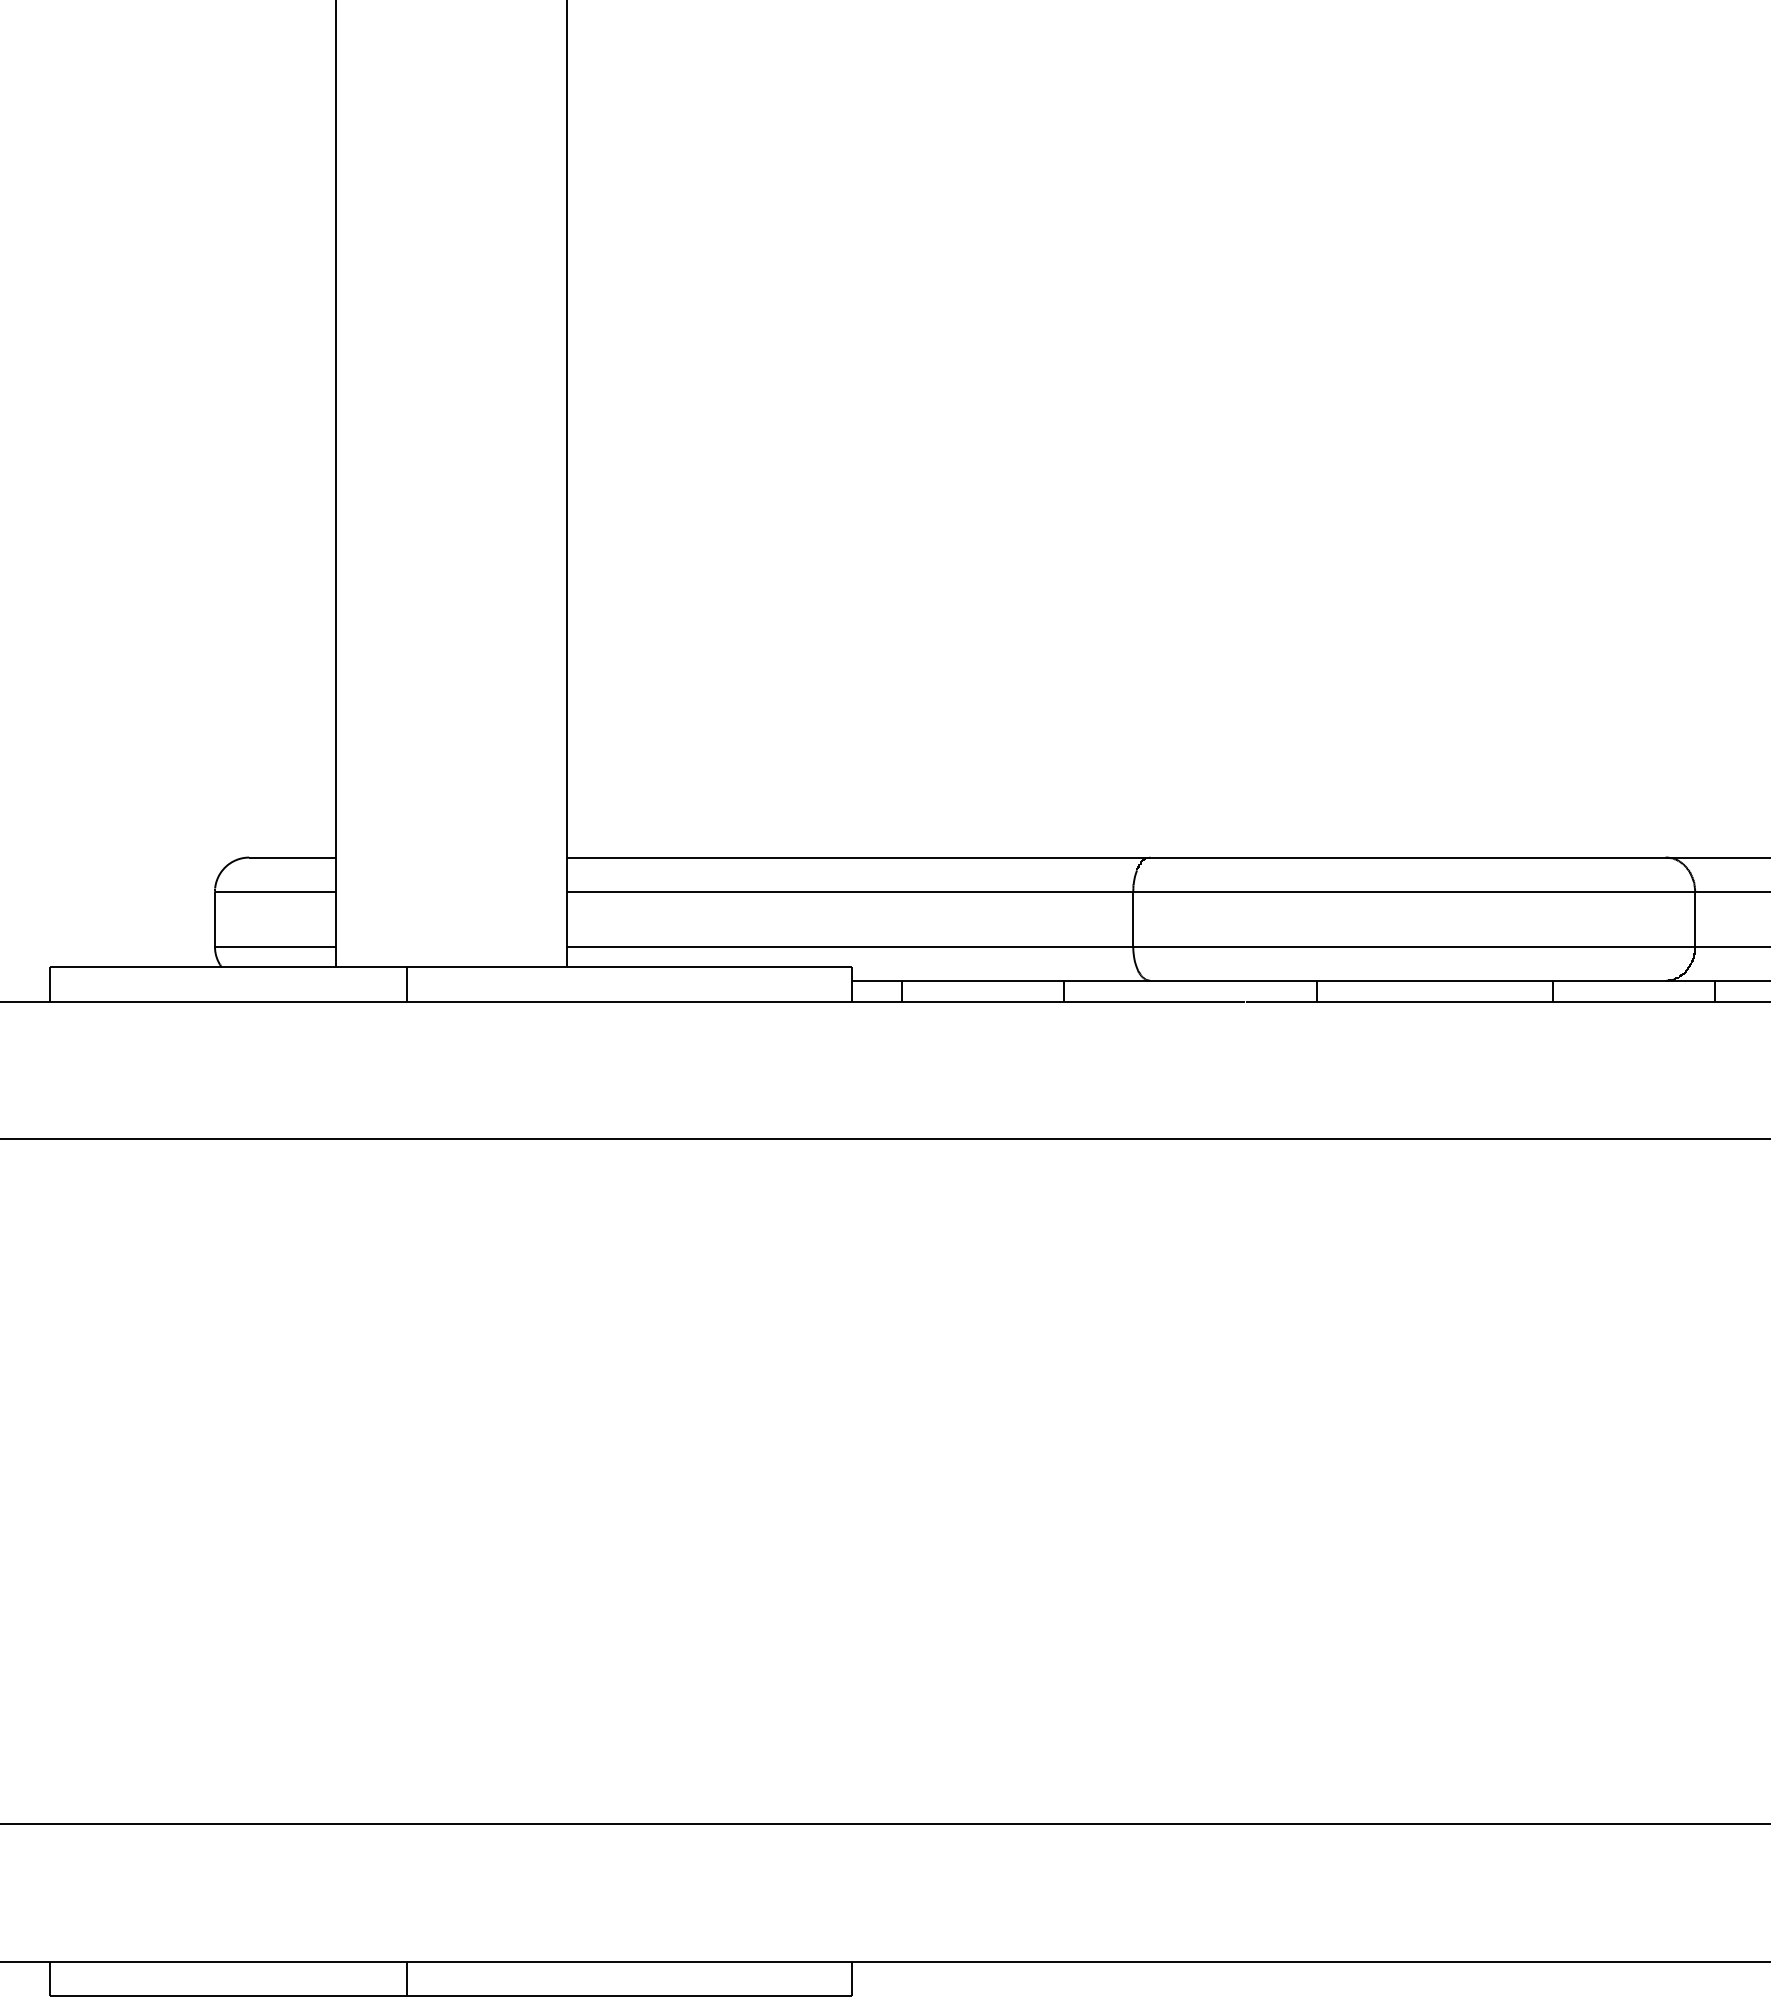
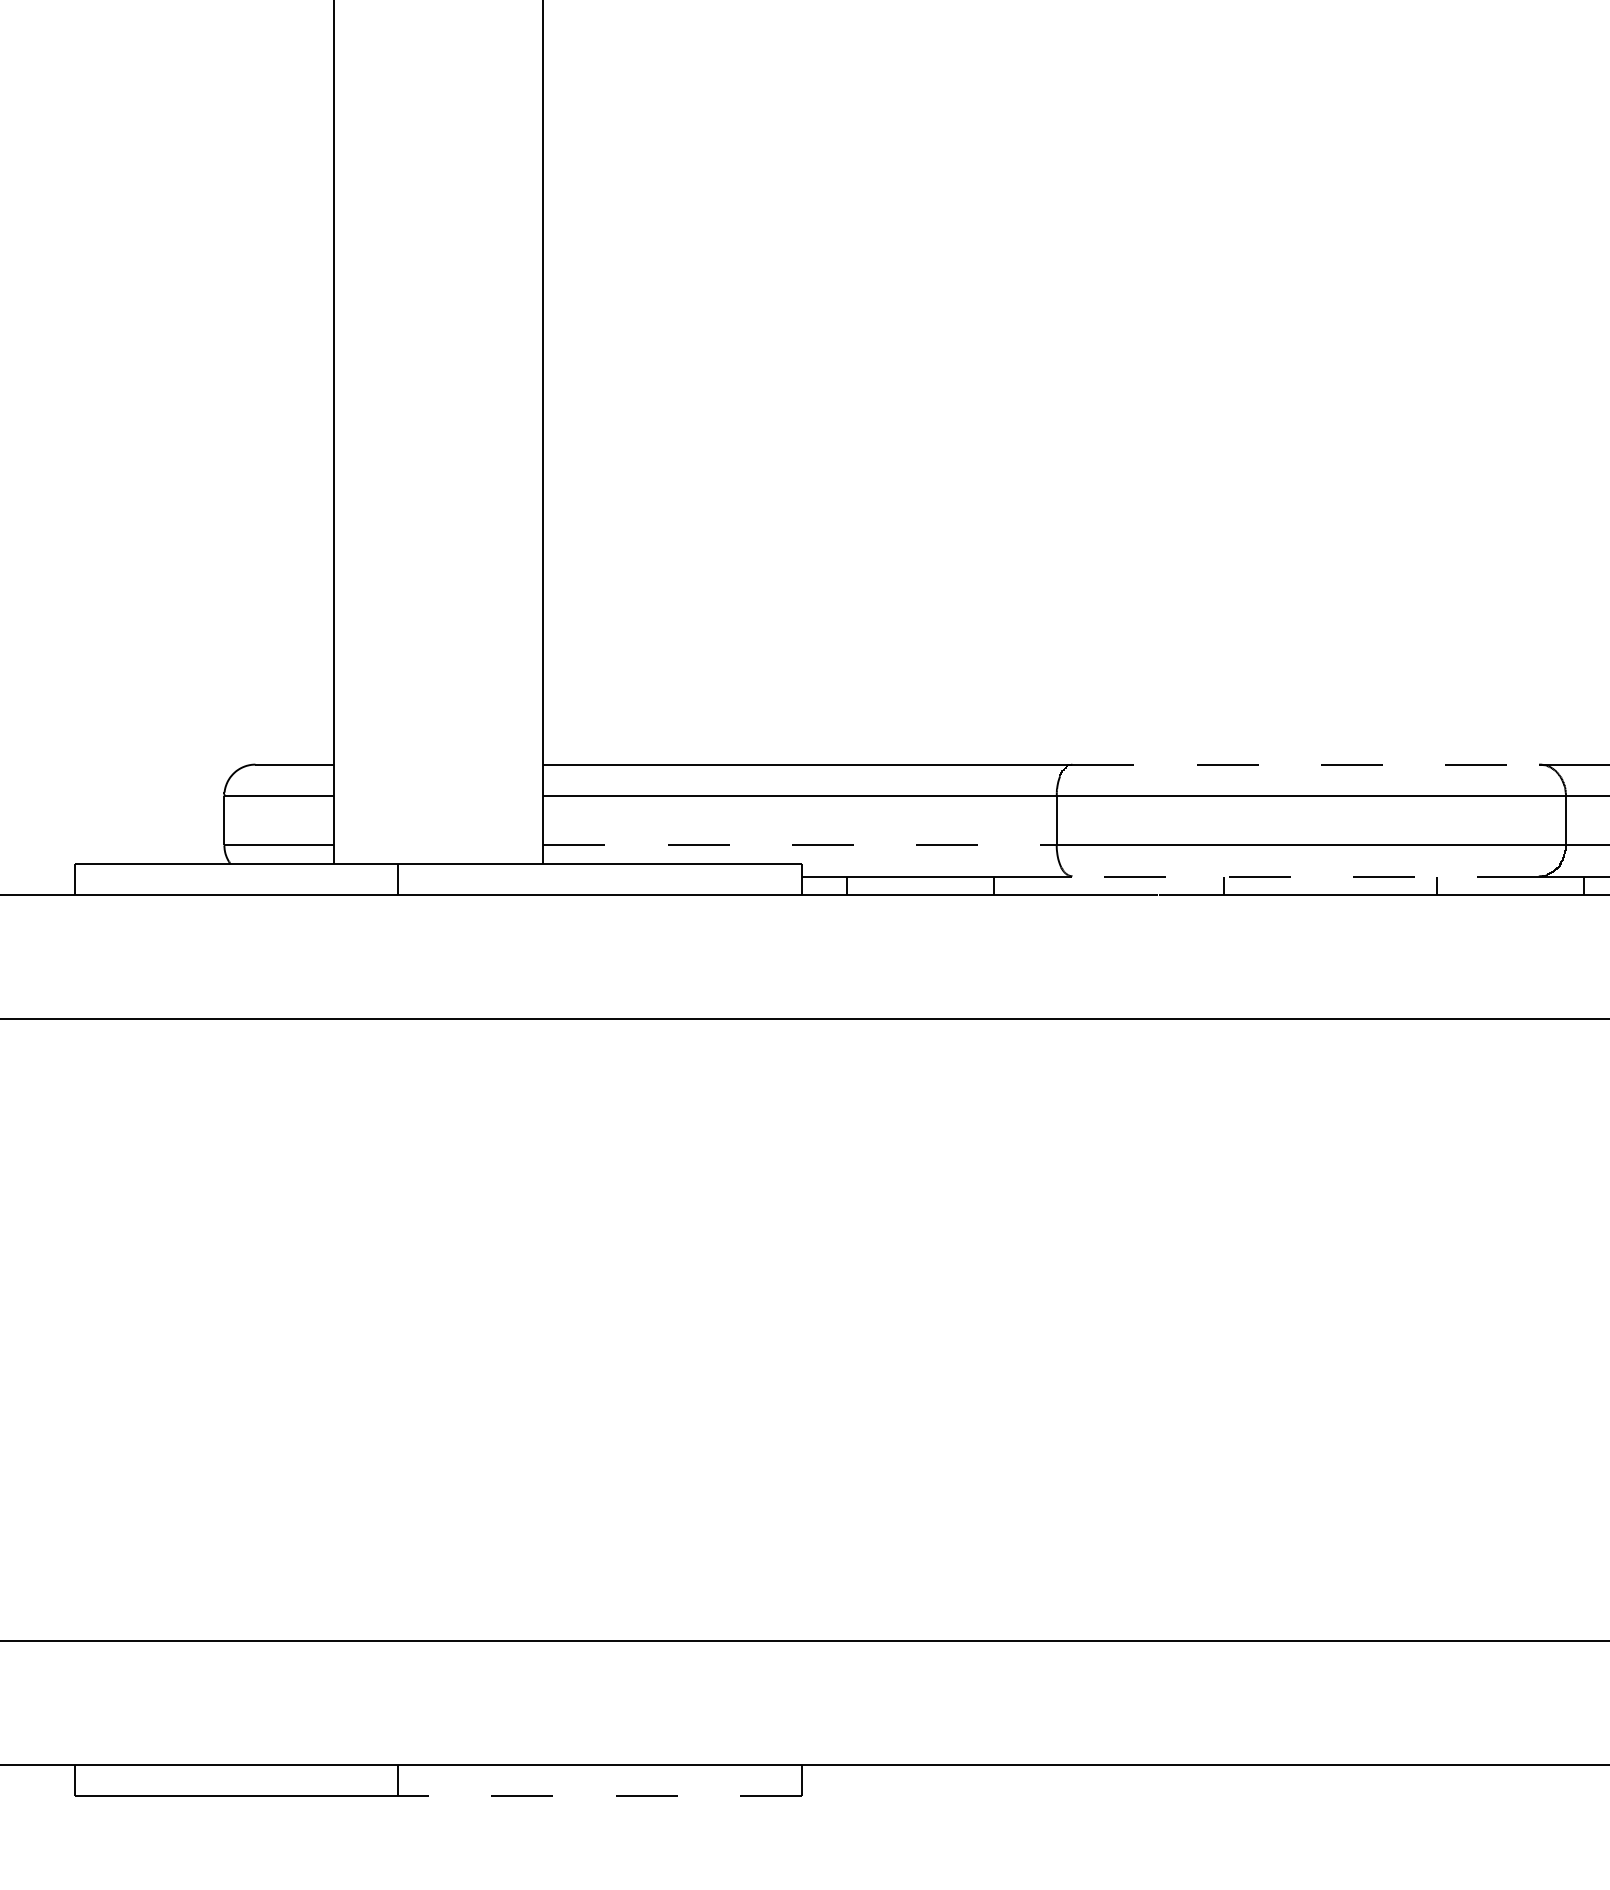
line: (1408, 857) -> (1306, 764), solid -> dashed
line: (850, 946) -> (800, 845), solid -> dashed
line: (1407, 981) -> (1305, 876), solid -> dashed
line: (629, 1996) -> (600, 1796), solid -> dashed

